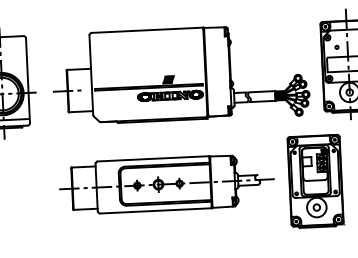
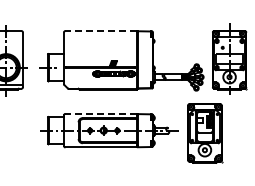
line: (147, 30) -> (101, 31), solid -> dashed
line: (153, 158) -> (101, 113), solid -> dashed

